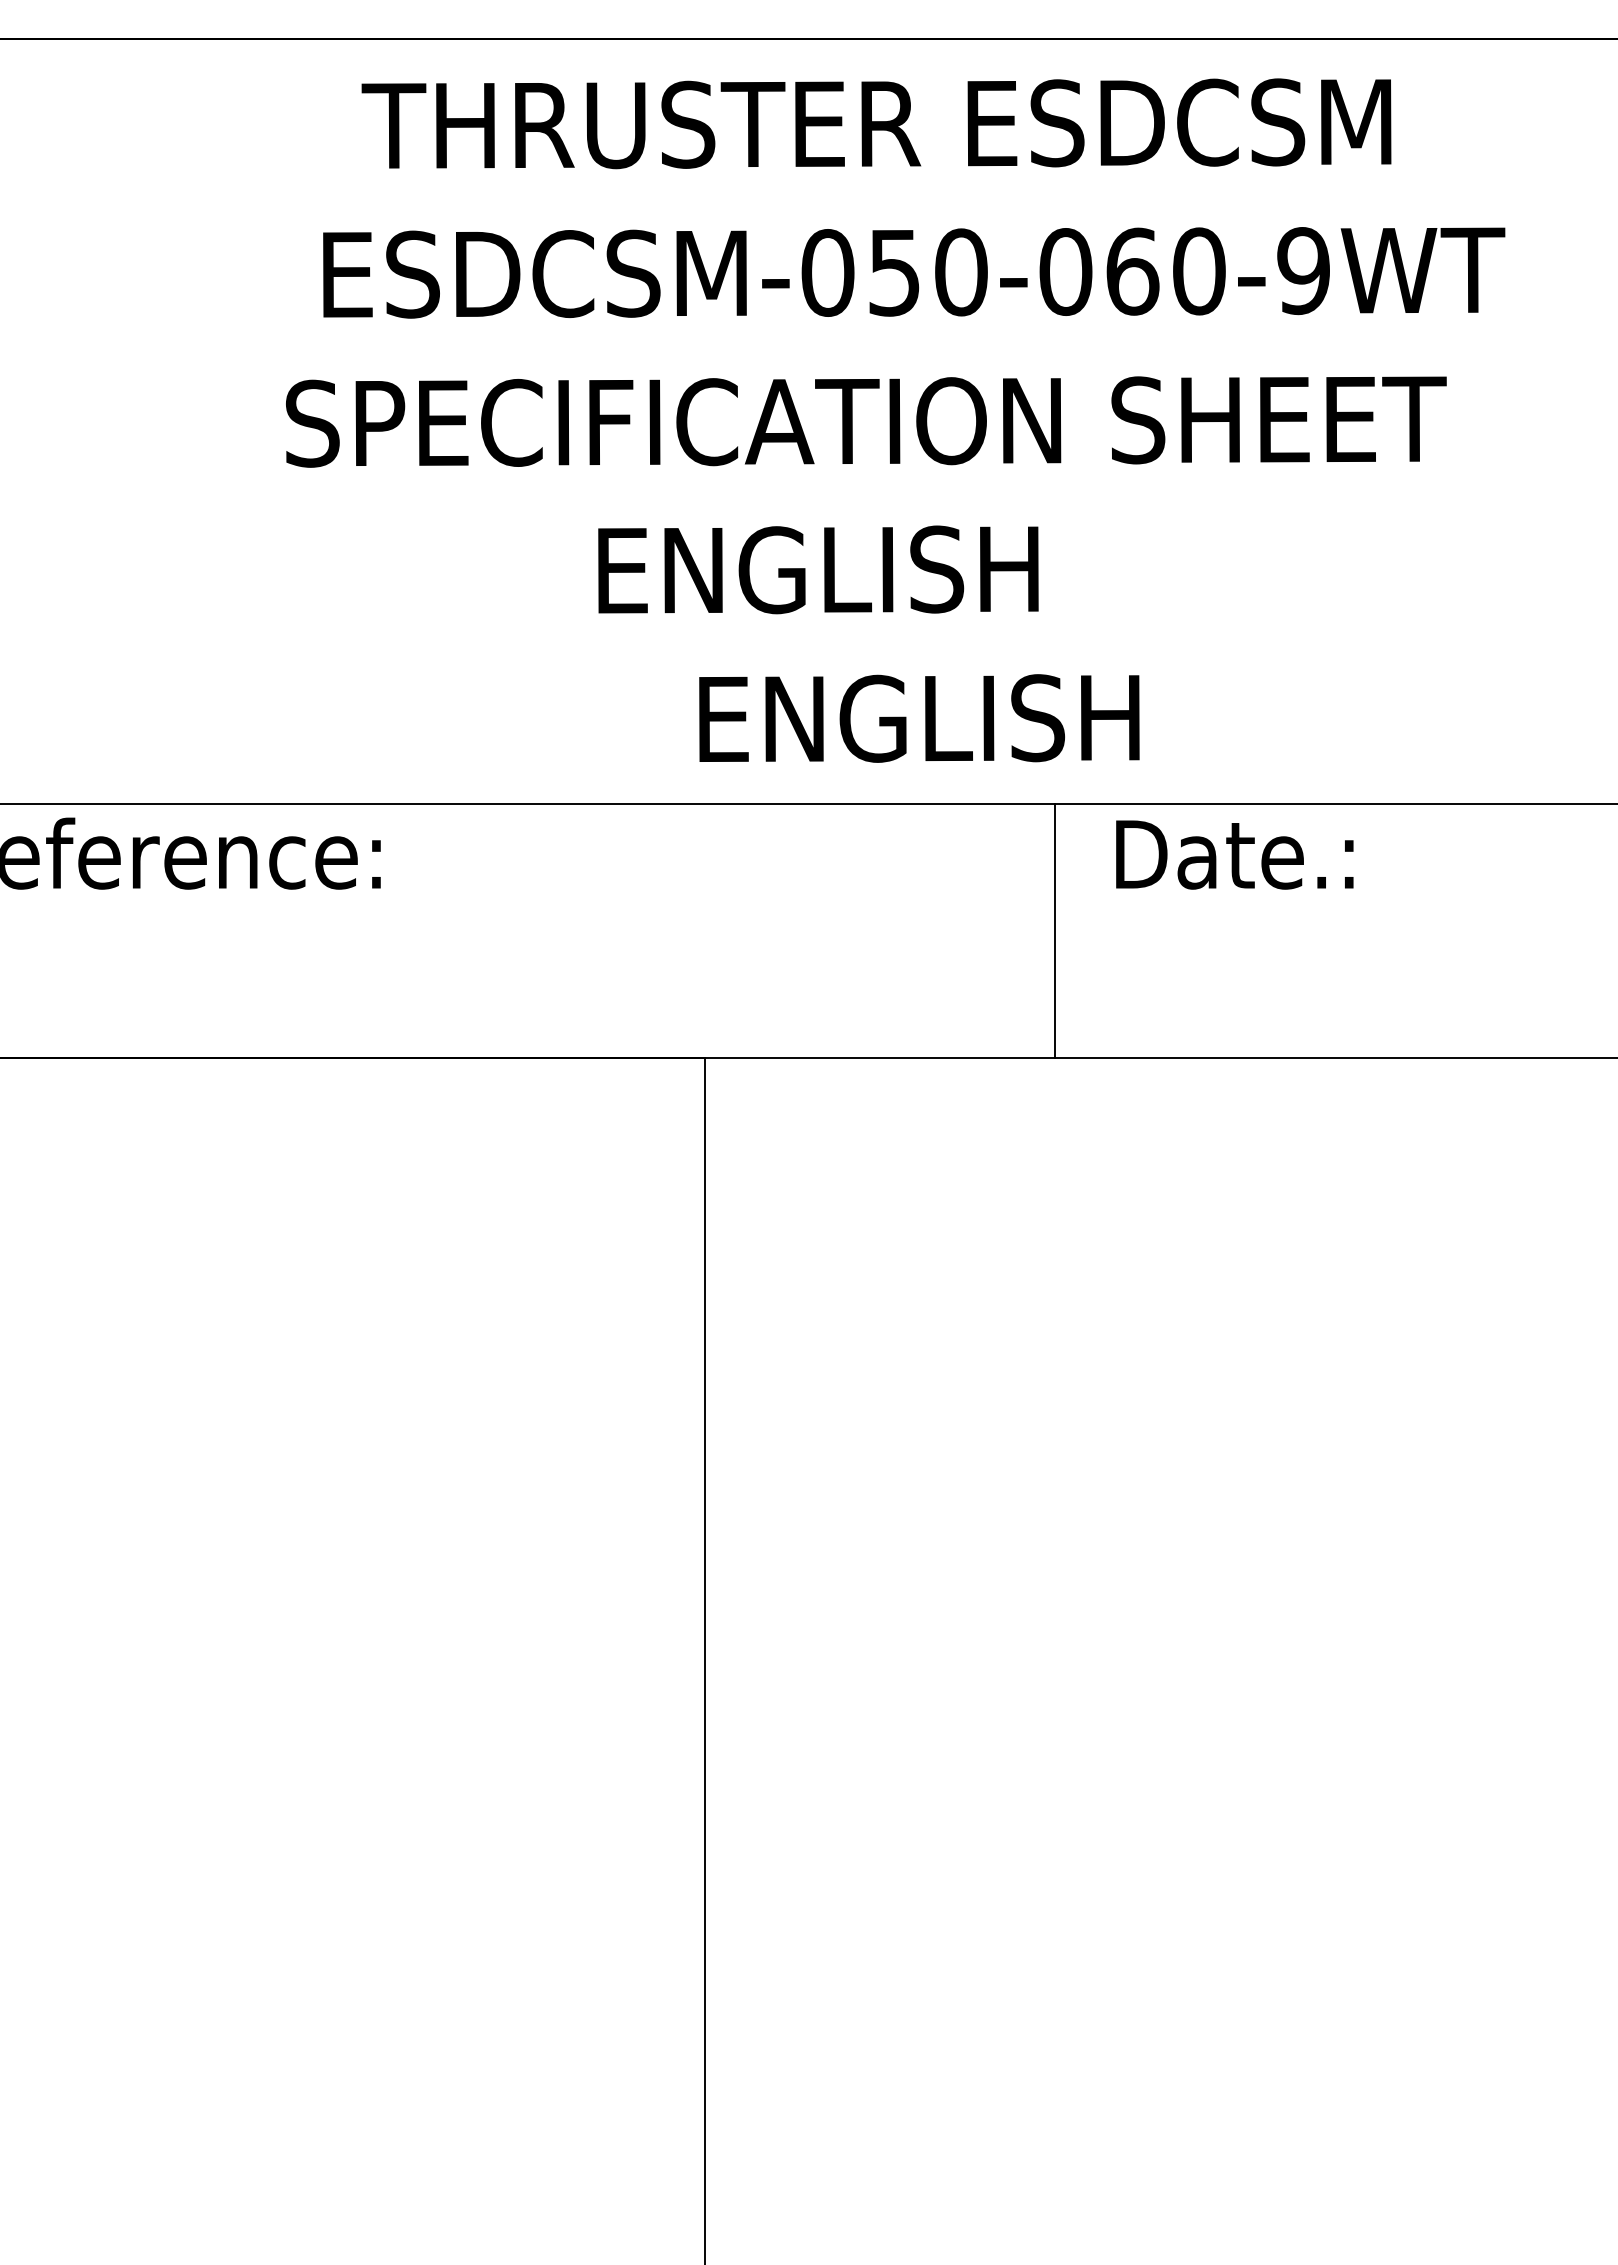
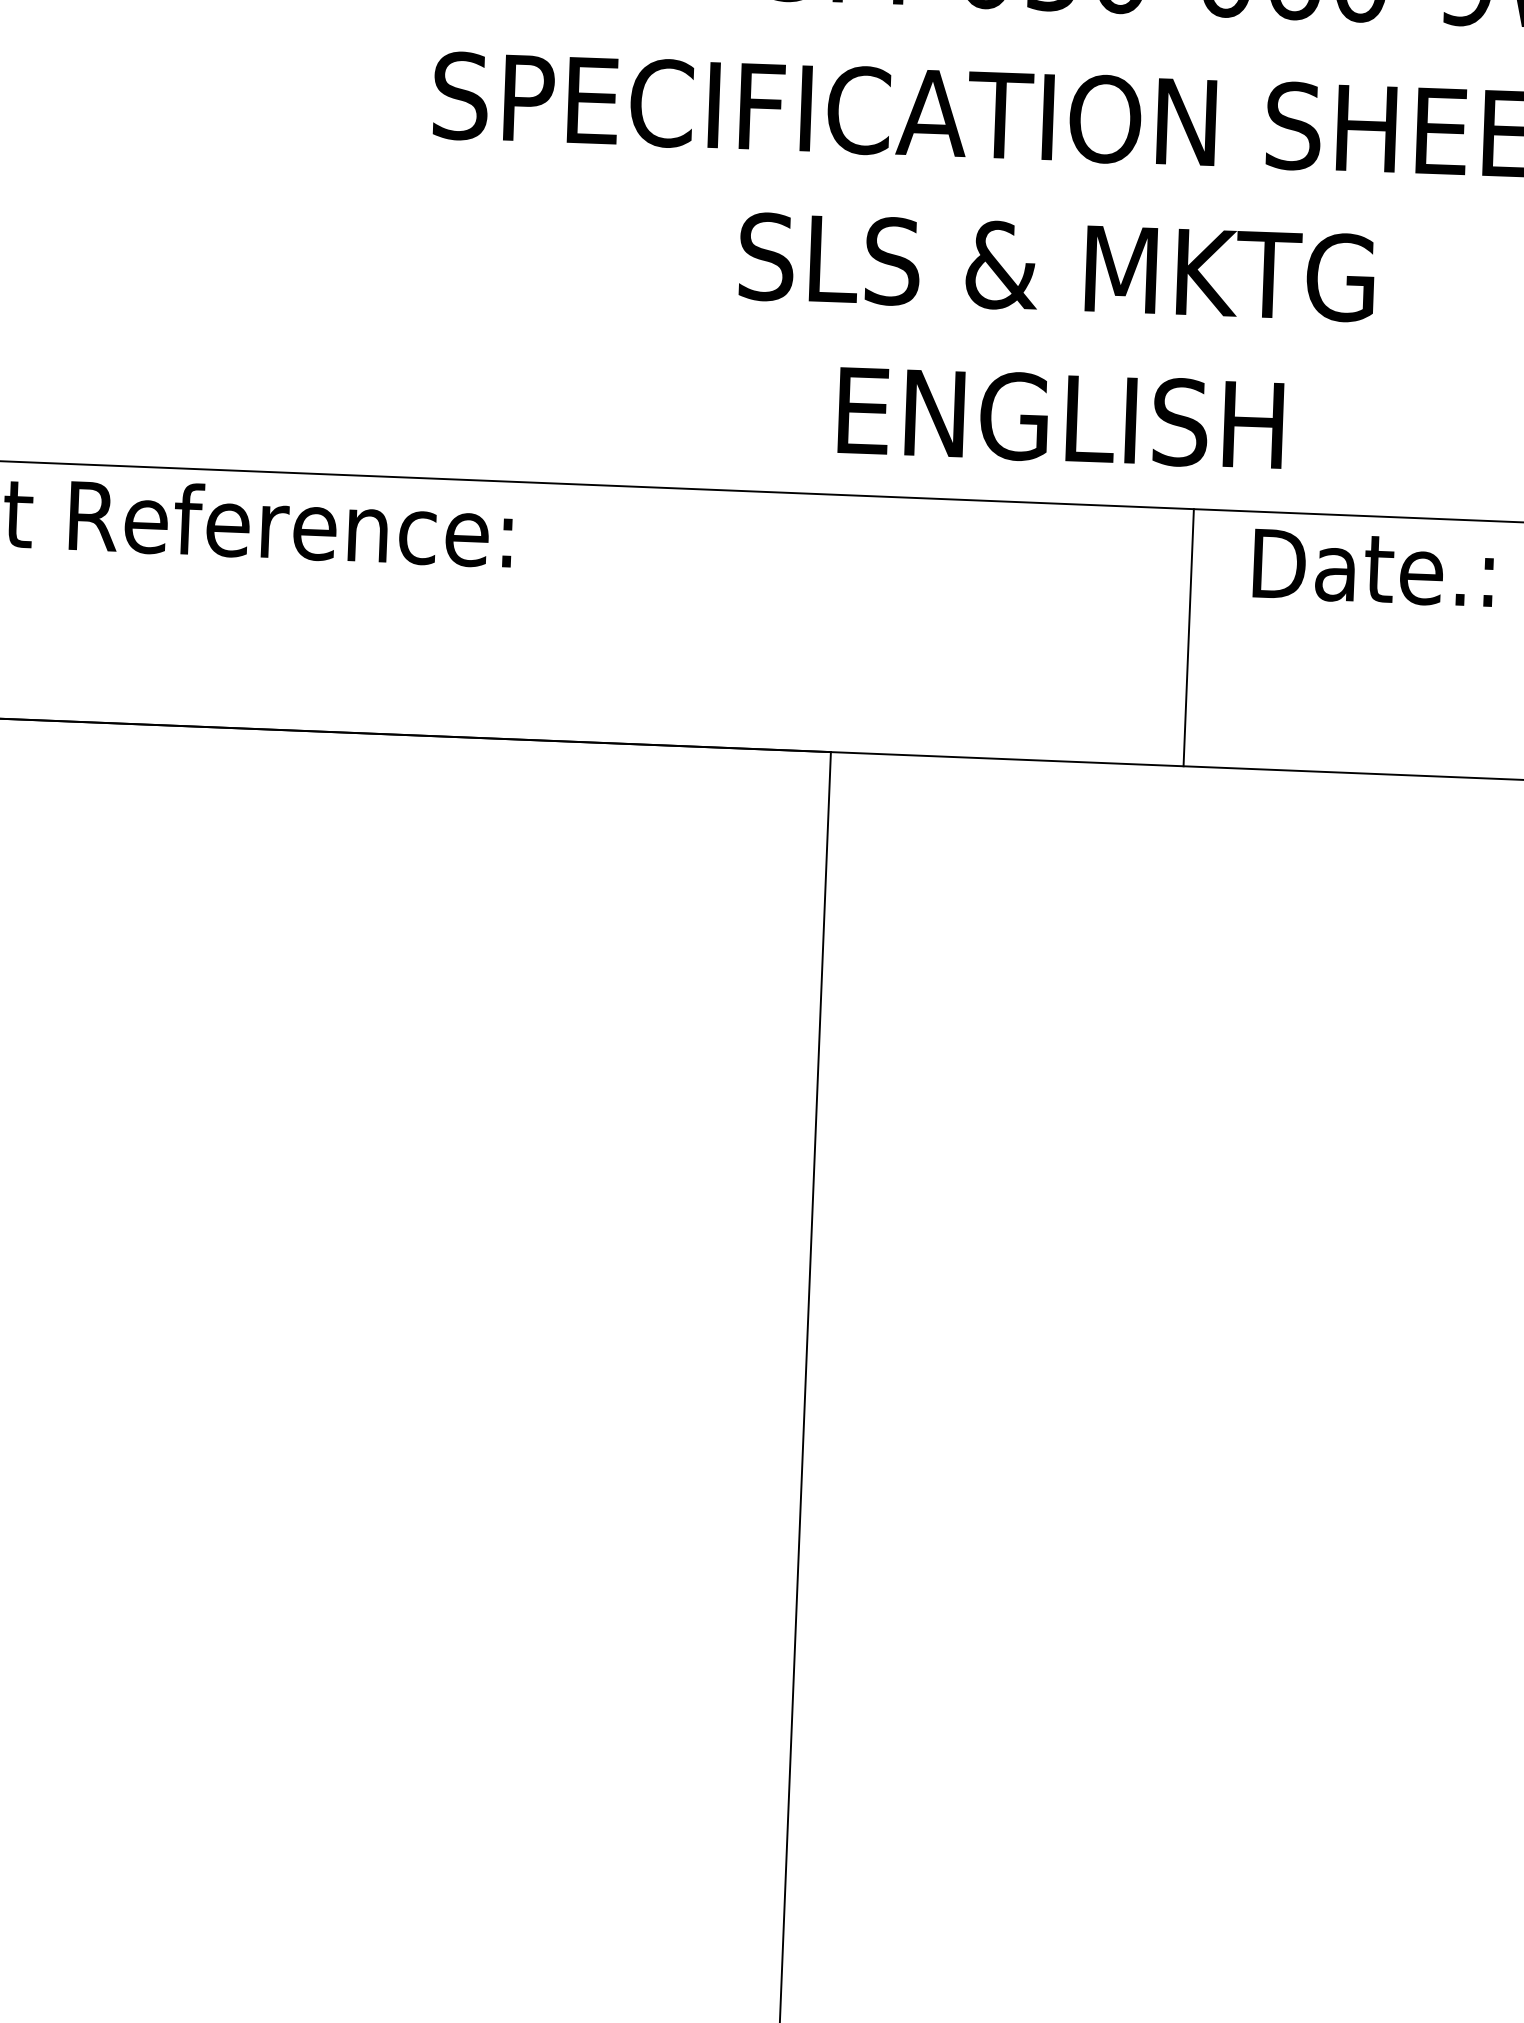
text: (909, 569) -> (1056, 267), ENGLISH -> SLS & MKTG

